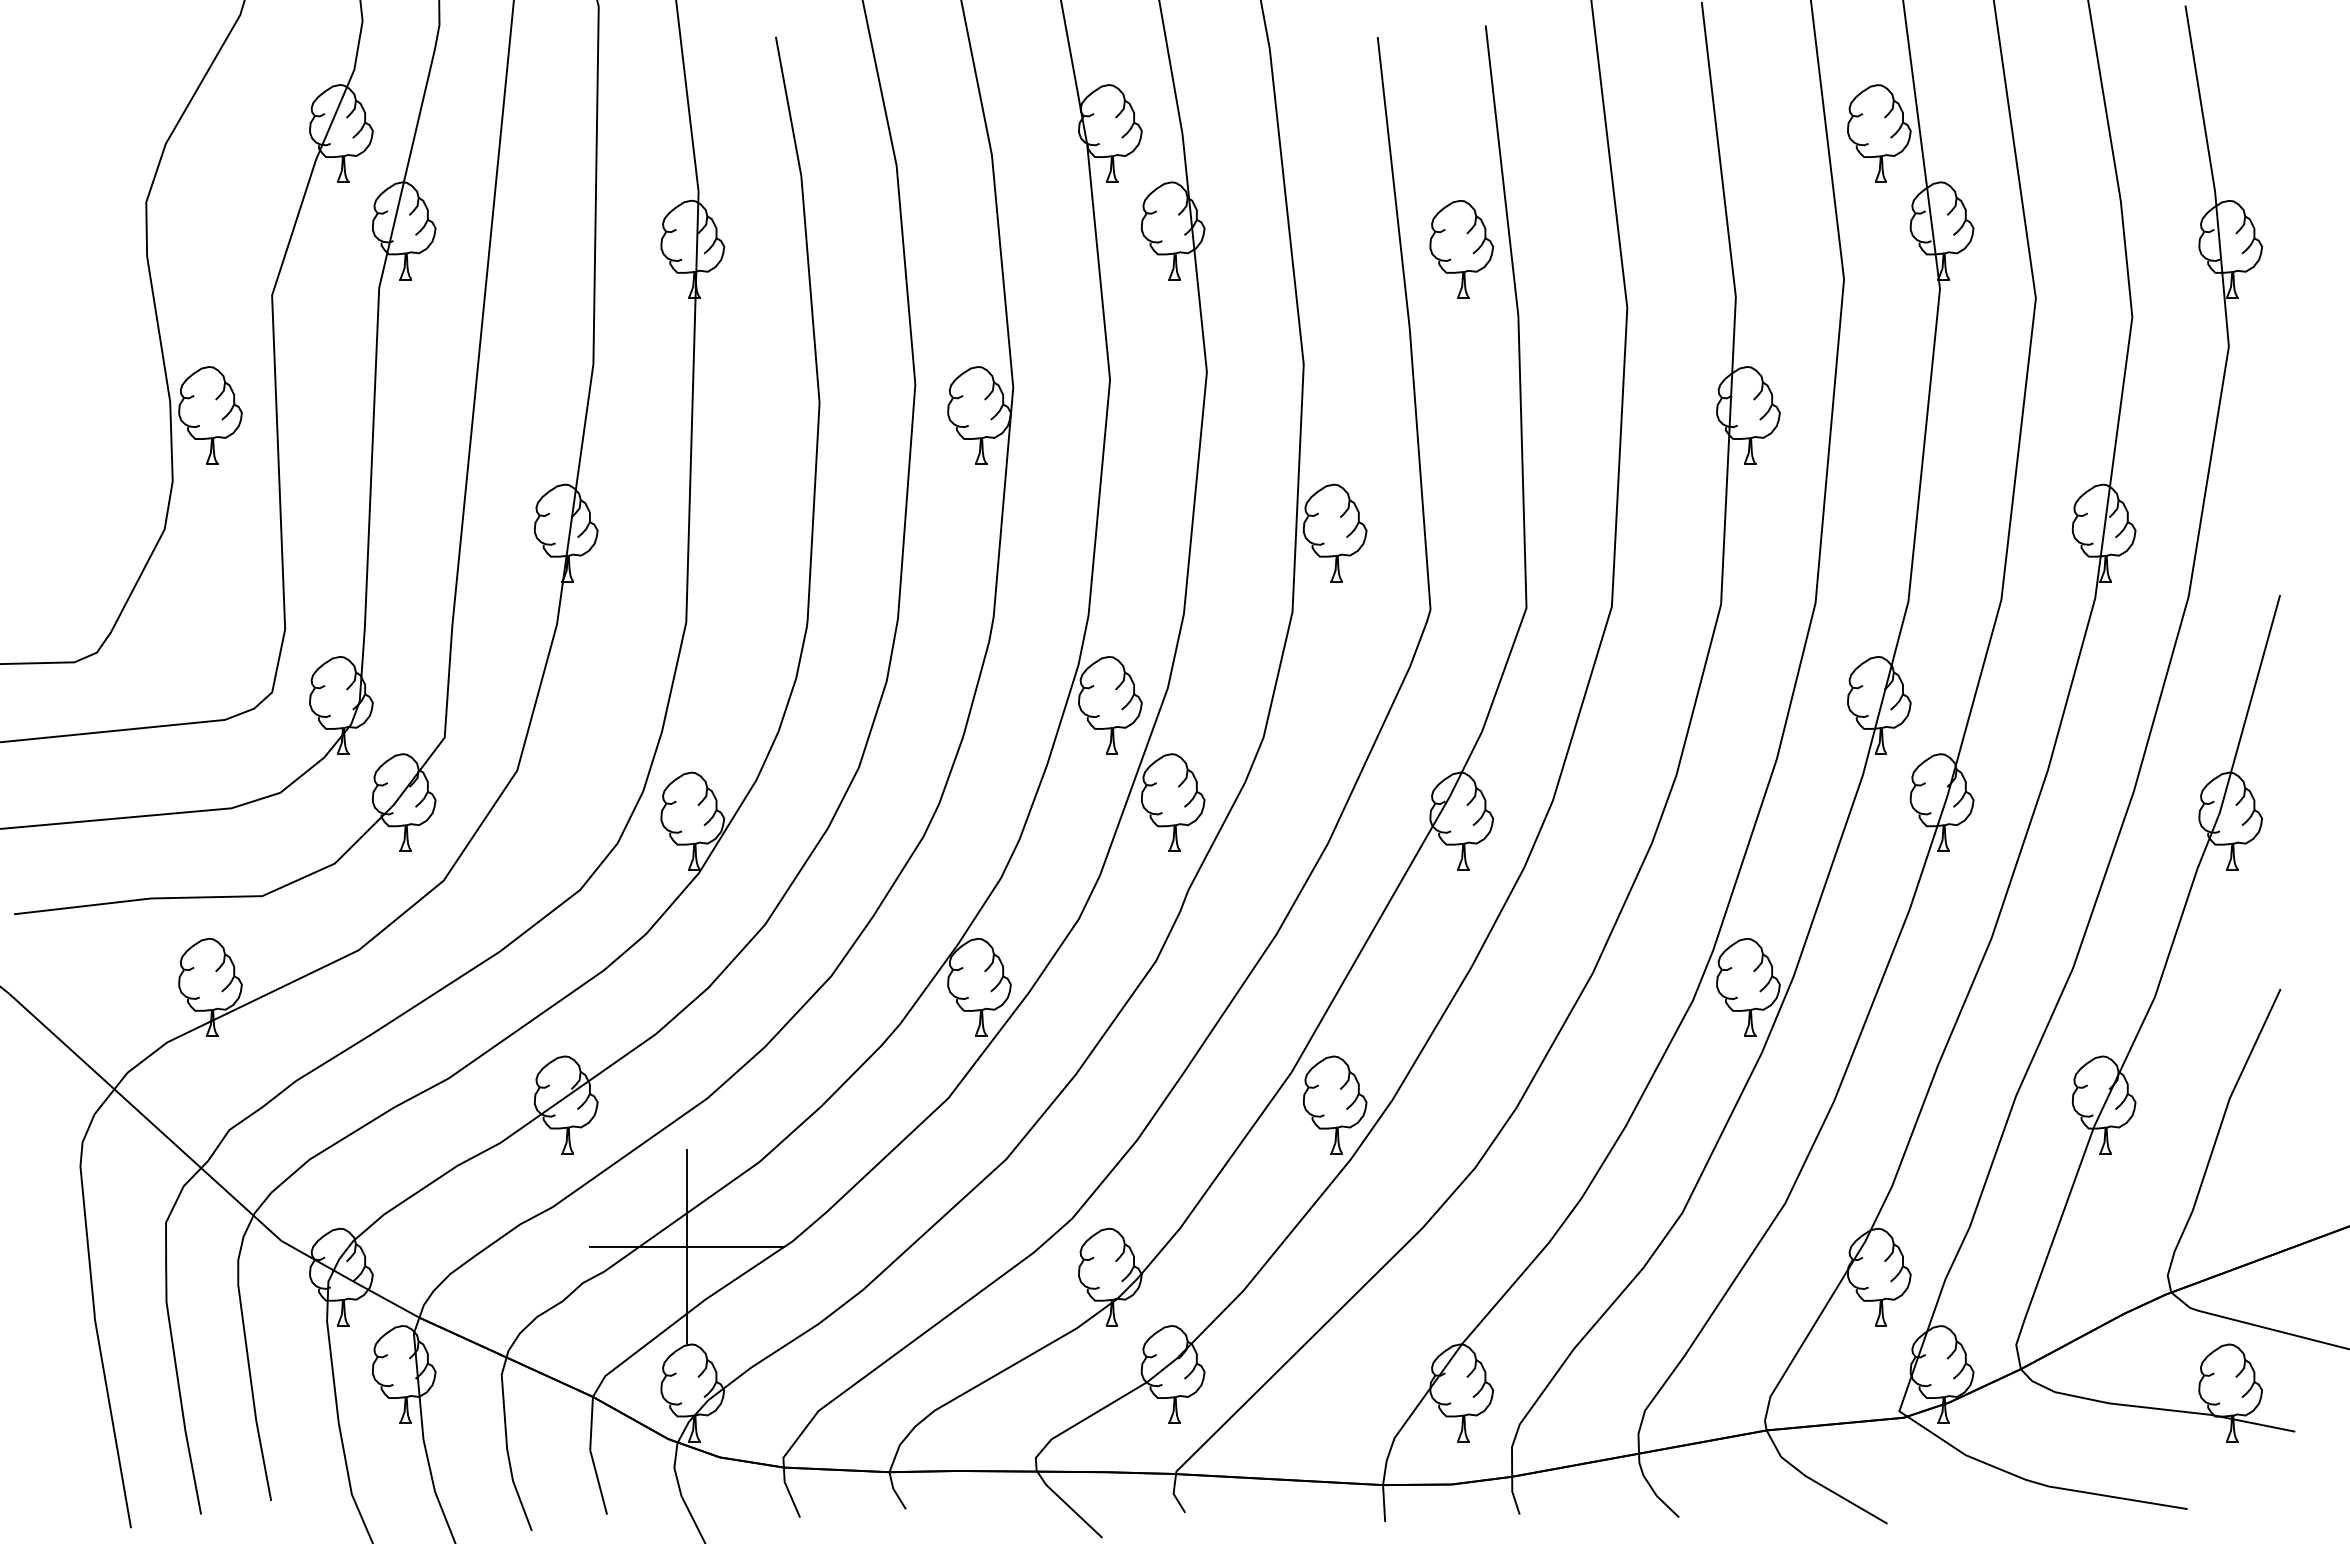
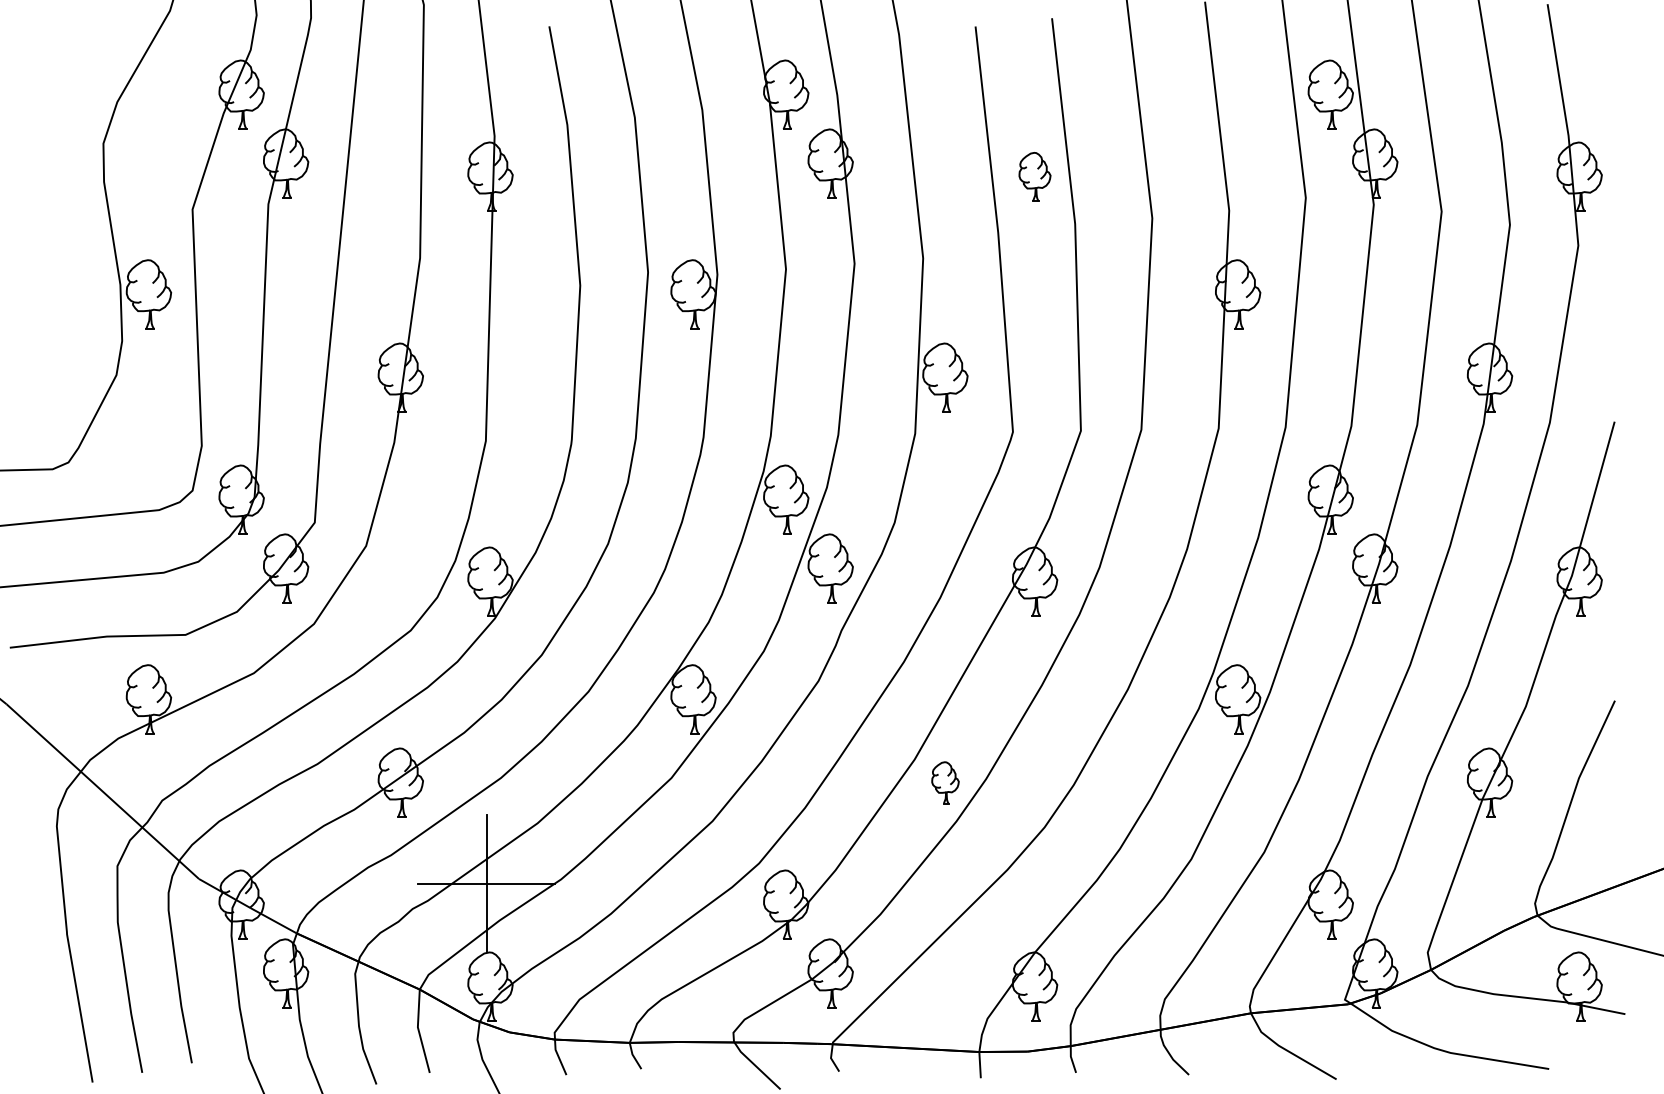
part: (1461, 249) -> (1034, 176), size x0.7
part: (1335, 1104) -> (945, 782), size x0.6

